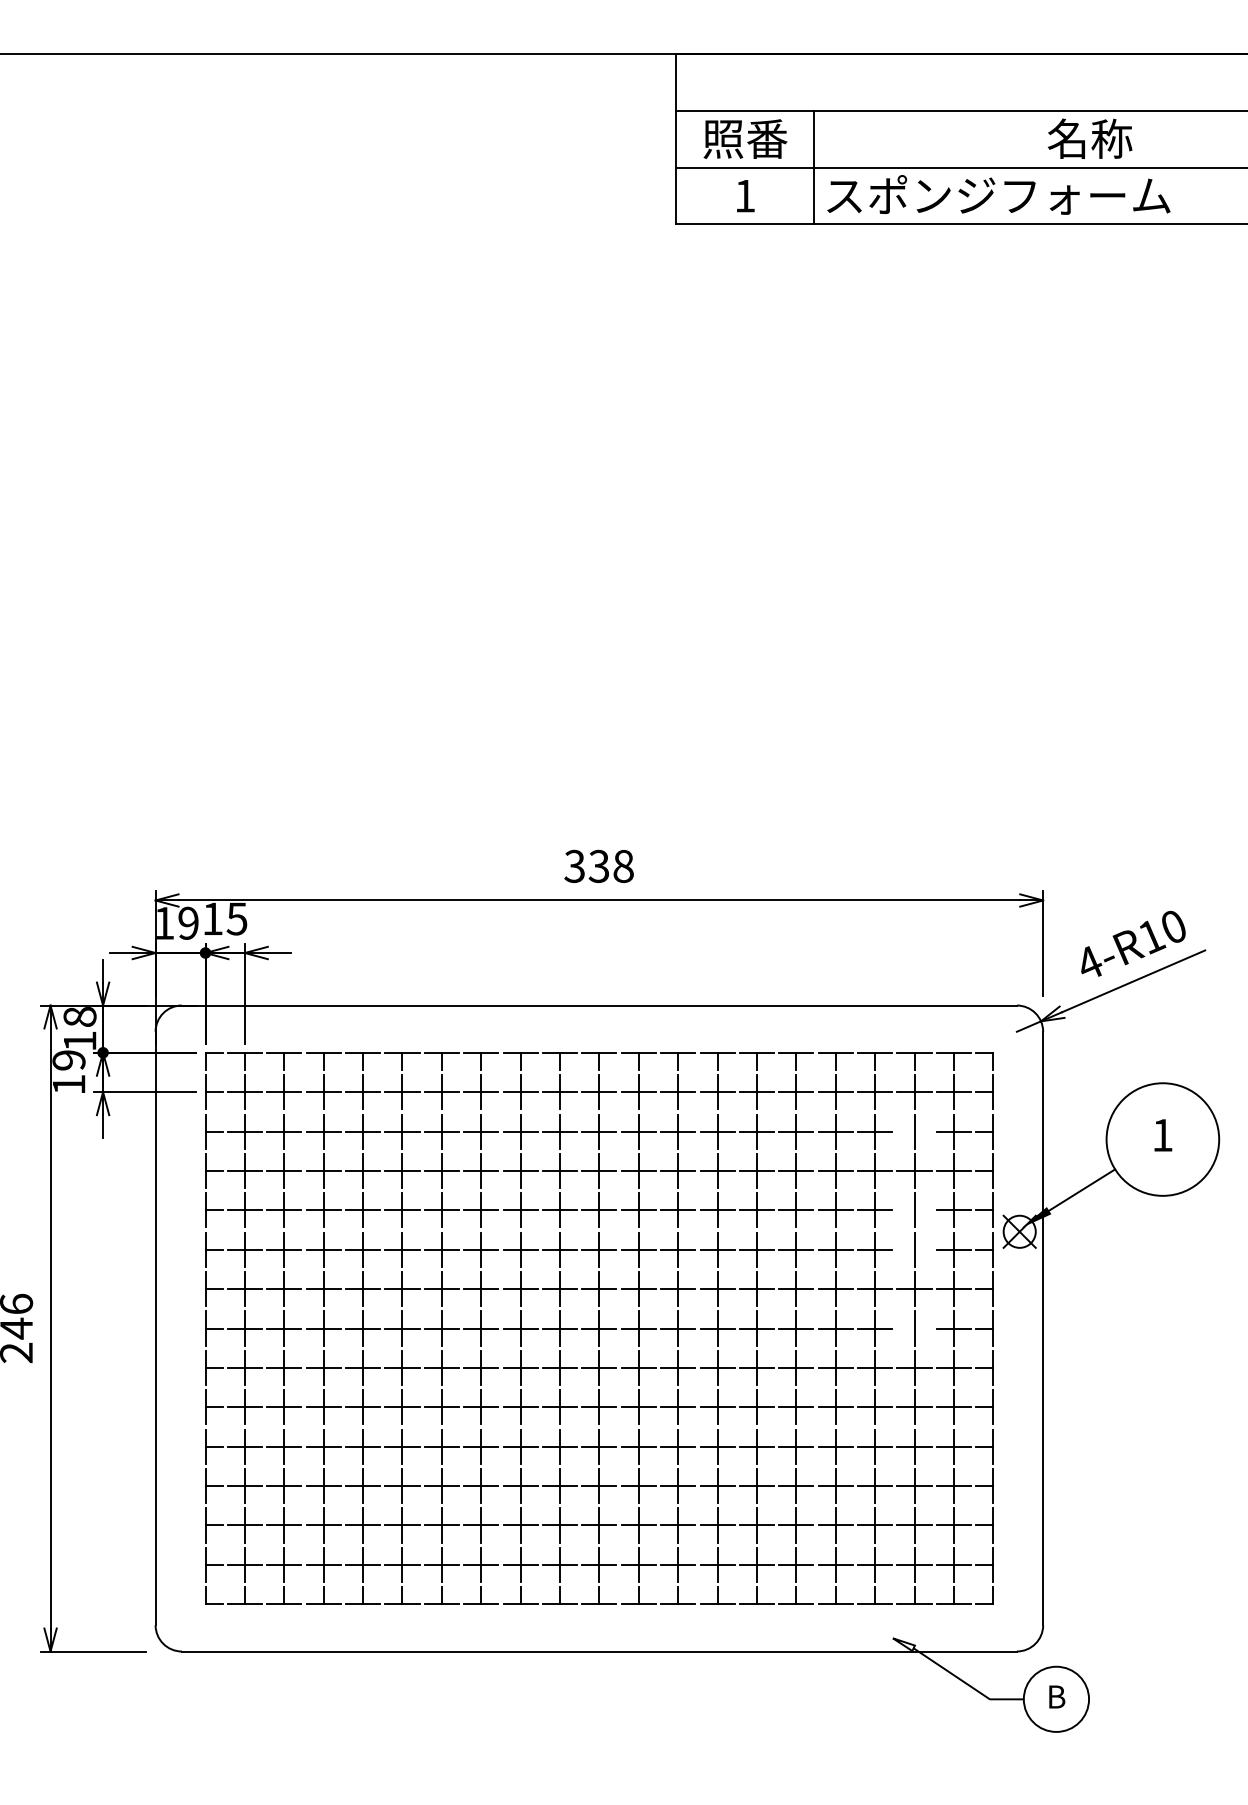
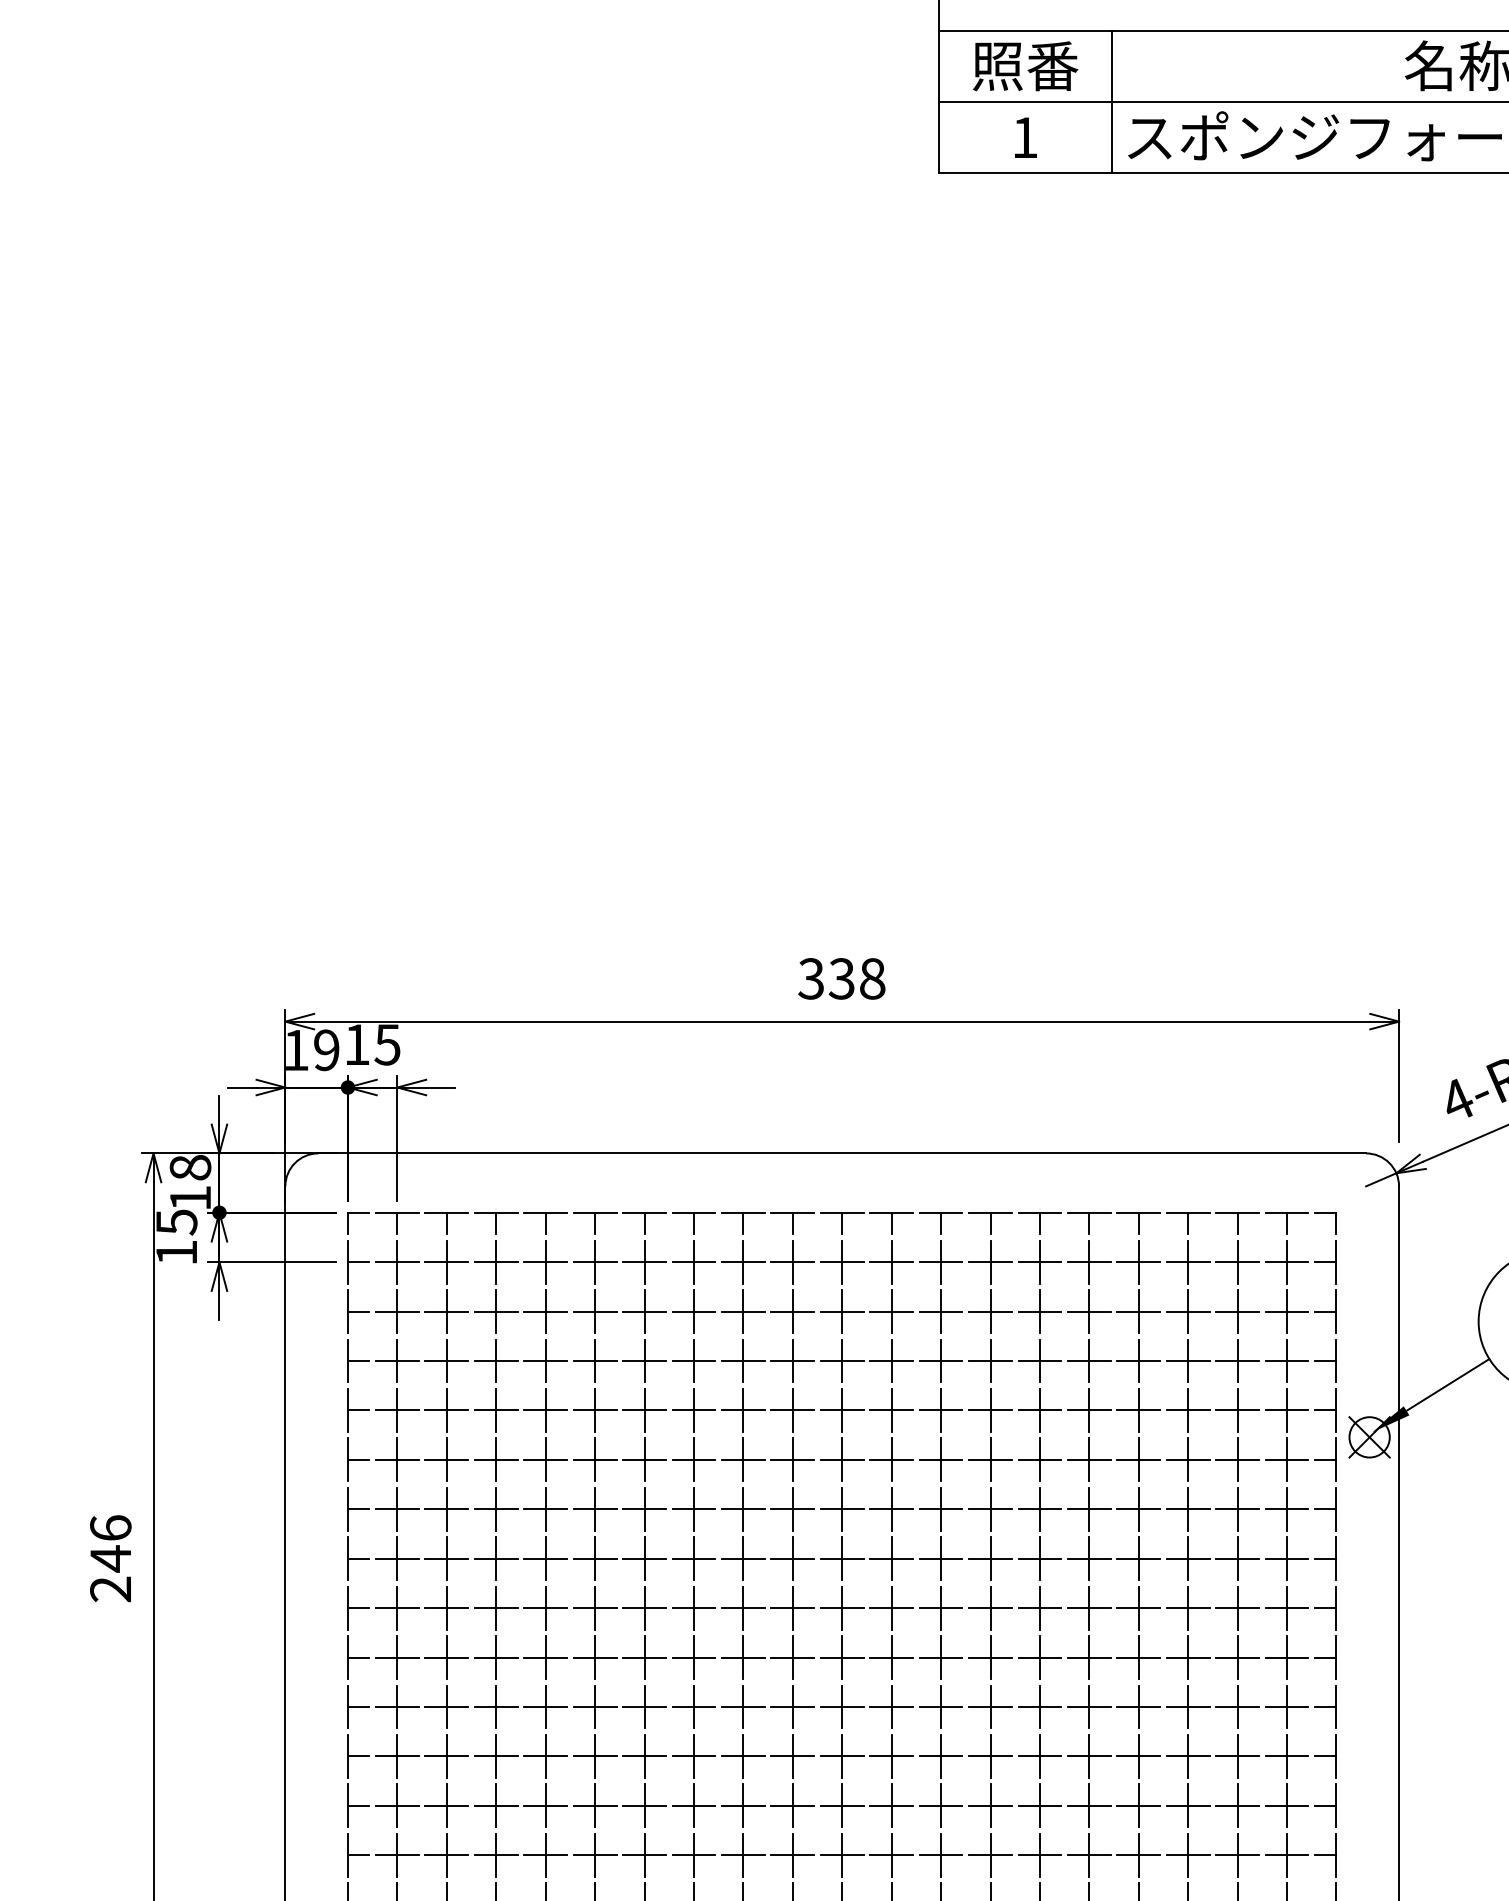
text: (68, 1060) -> (176, 1222), 19 -> 15
line: (914, 1131) -> (1237, 1311), added
line: (914, 1210) -> (1237, 1410), added
line: (914, 1249) -> (1237, 1459), added
line: (914, 1328) -> (1237, 1558), added

